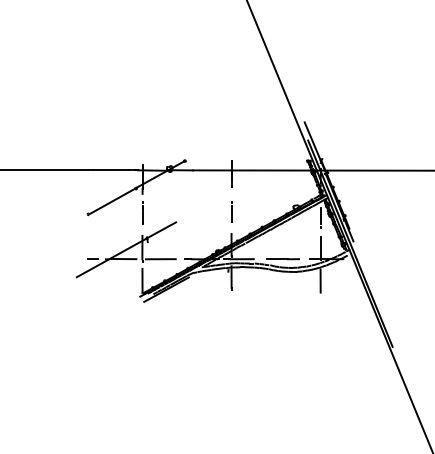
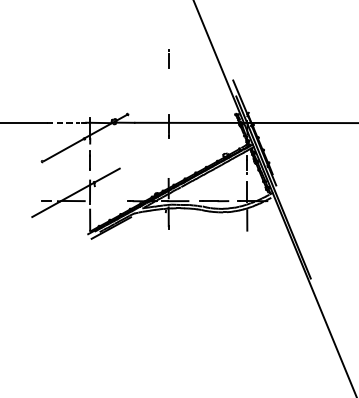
line: (112, 170) -> (63, 122), solid -> dashed
line: (231, 211) -> (168, 58), moved
line: (160, 259) -> (106, 201), removed

